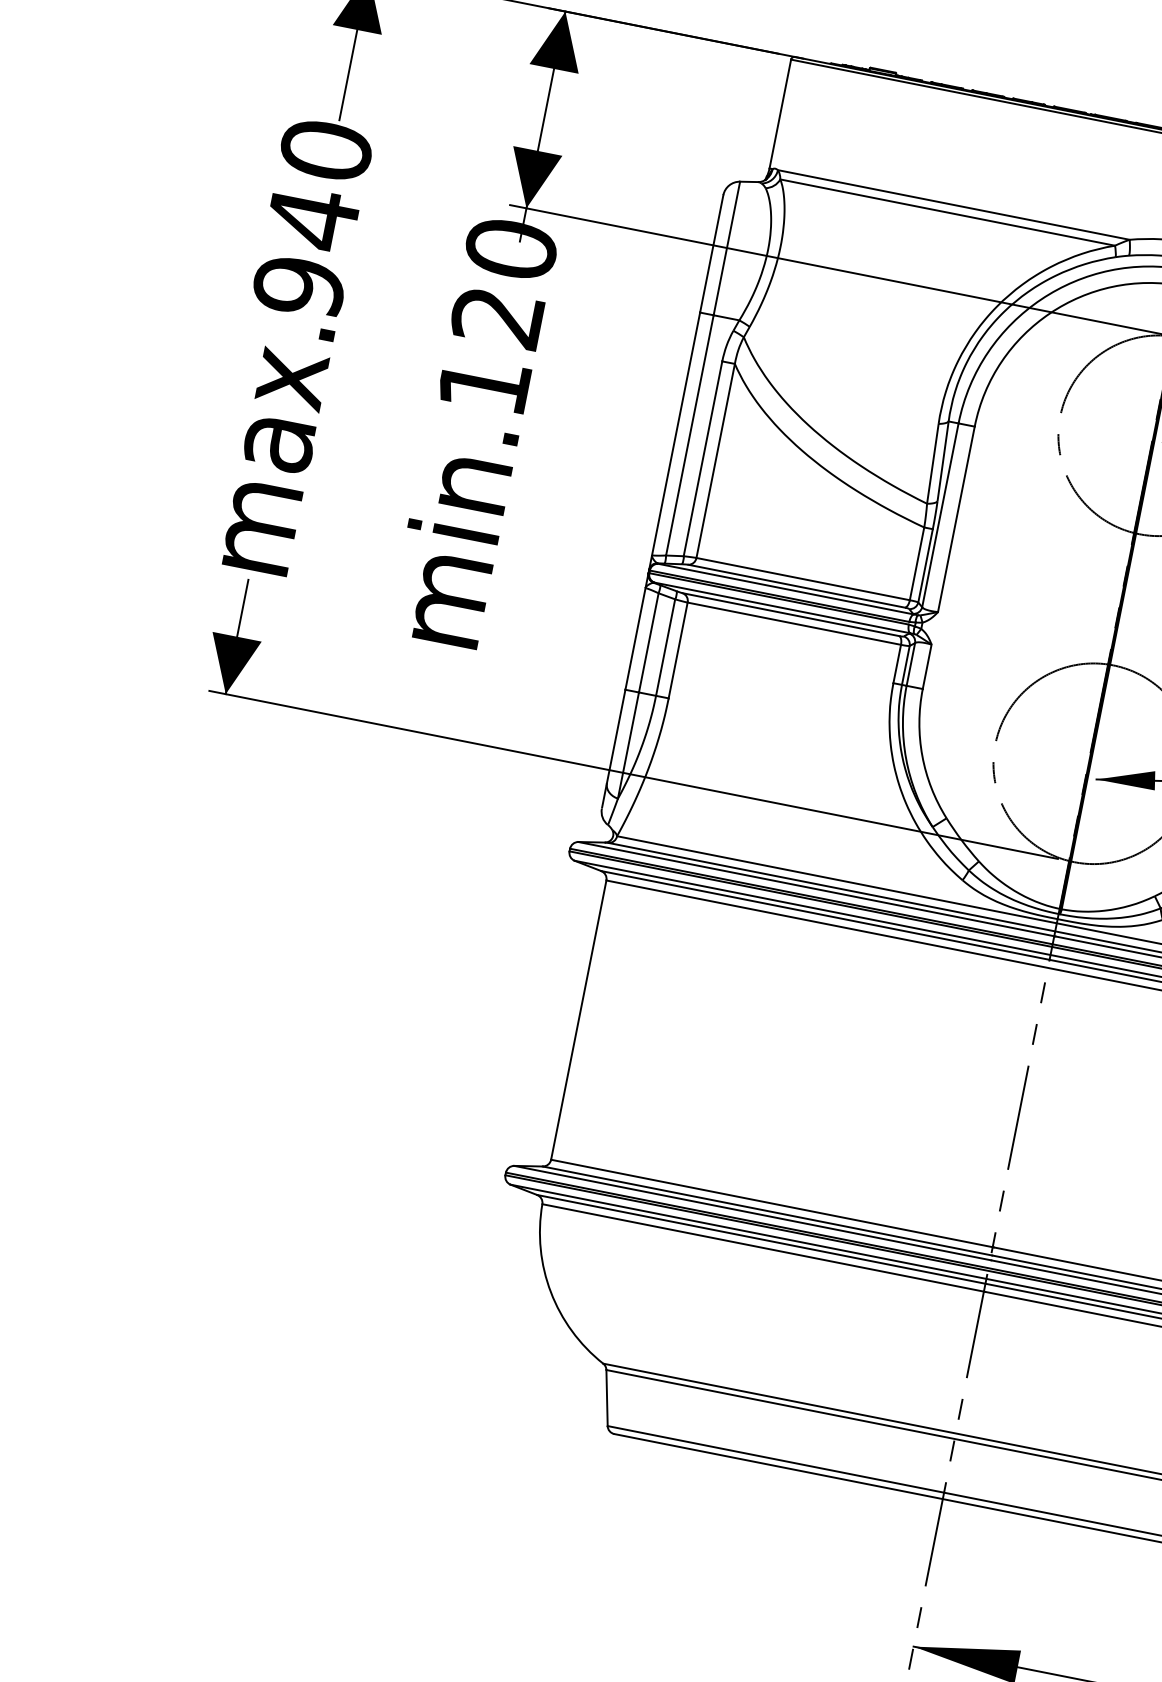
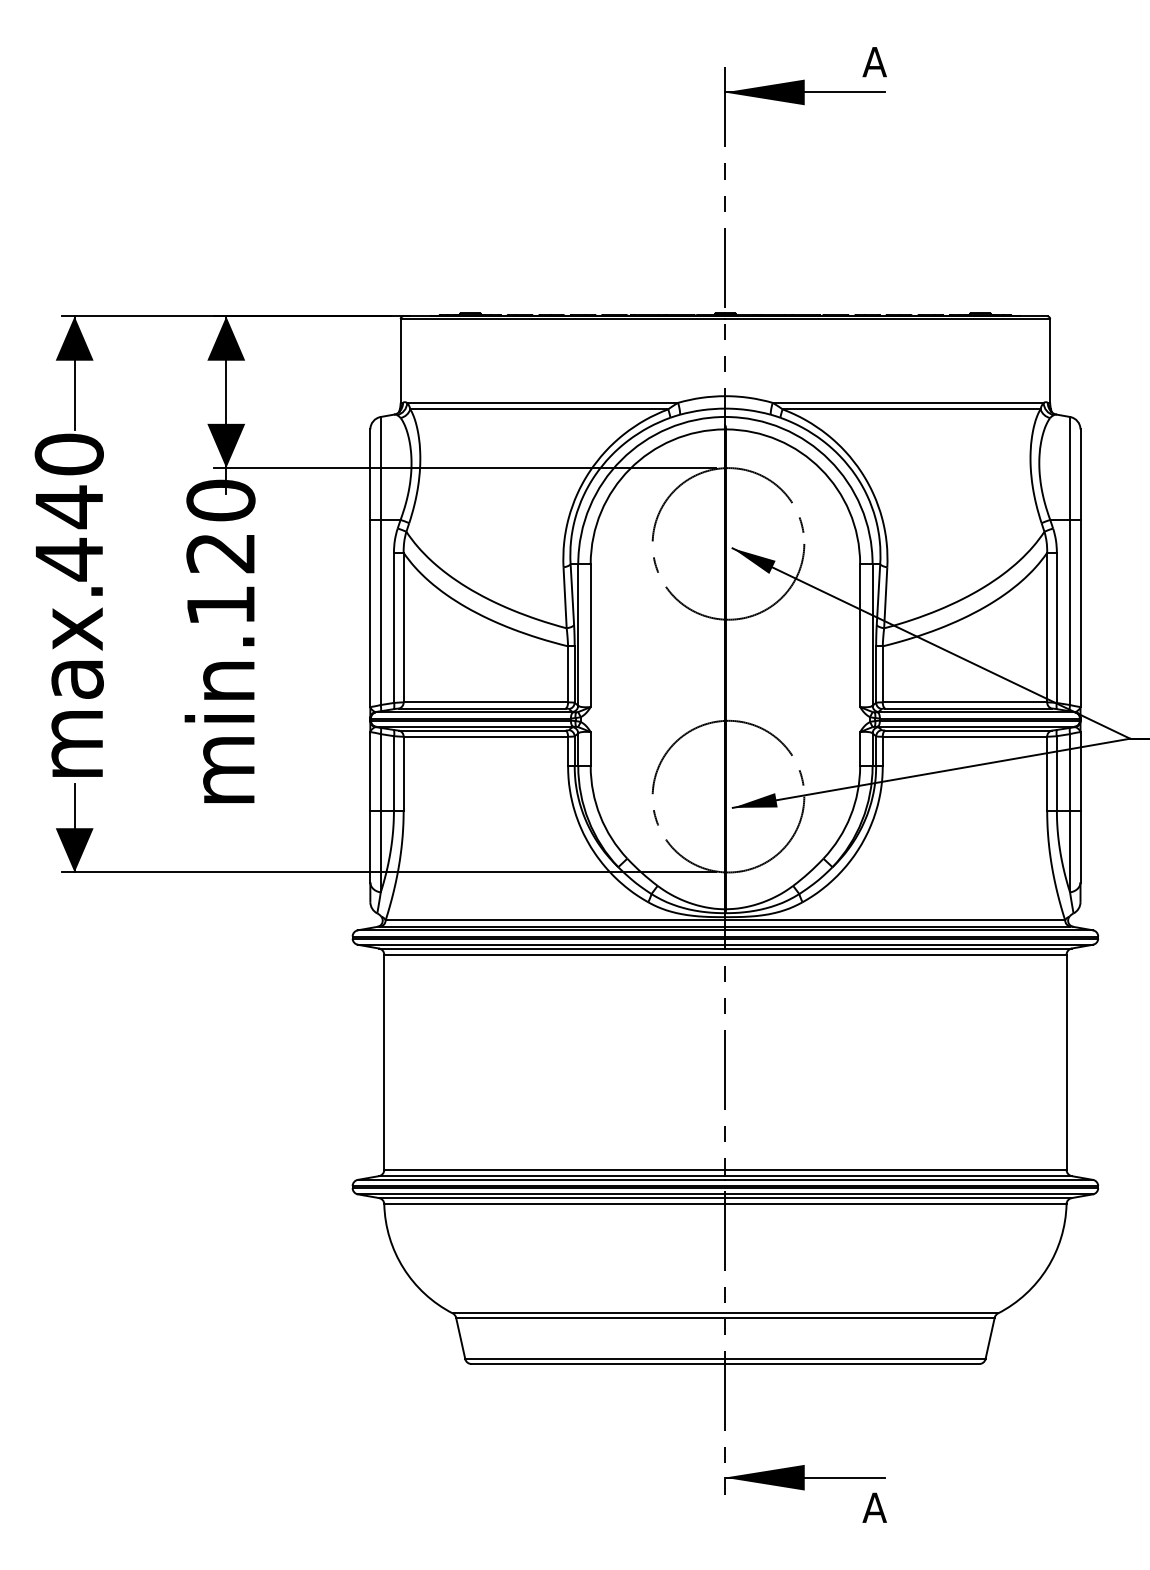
text: (298, 286) -> (68, 559), 940 -> 440

